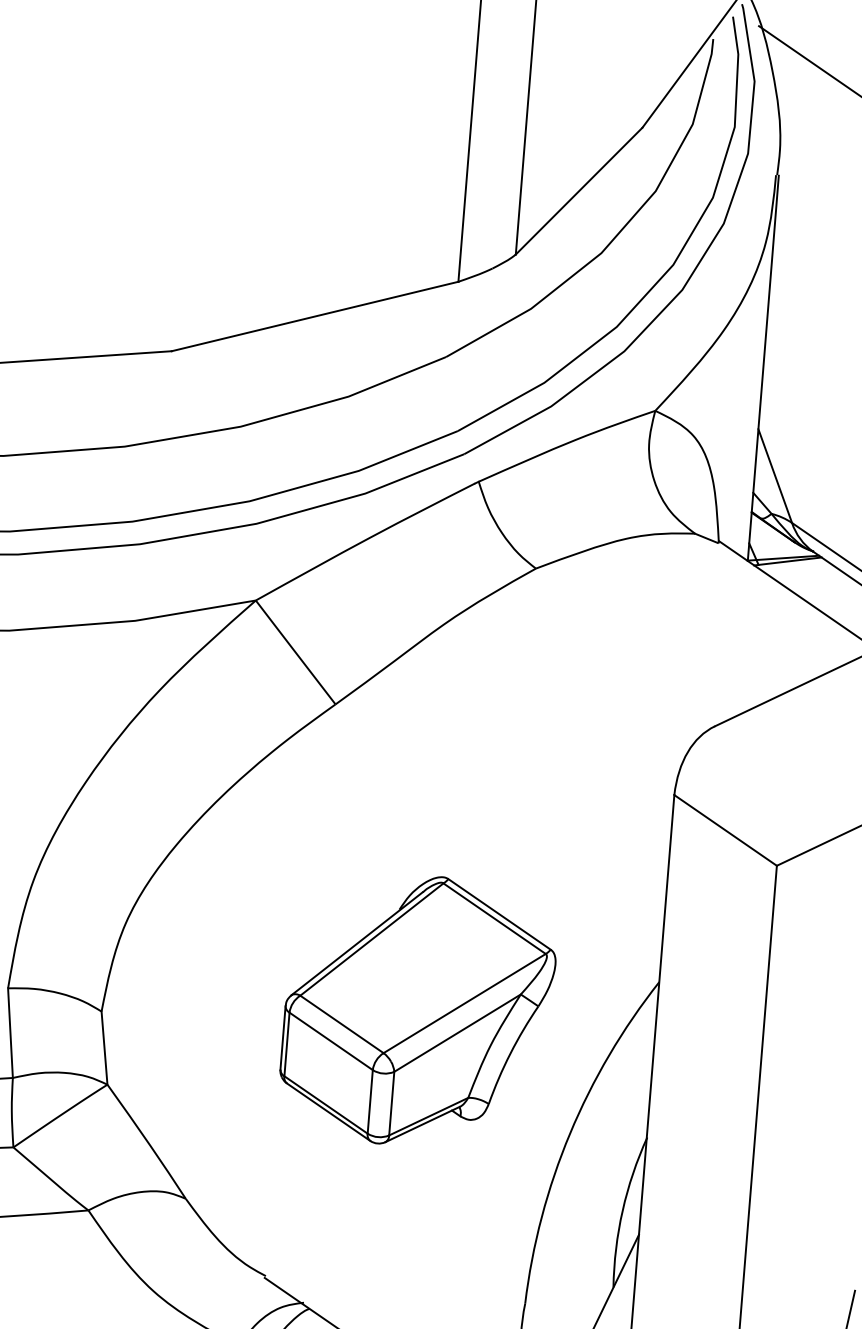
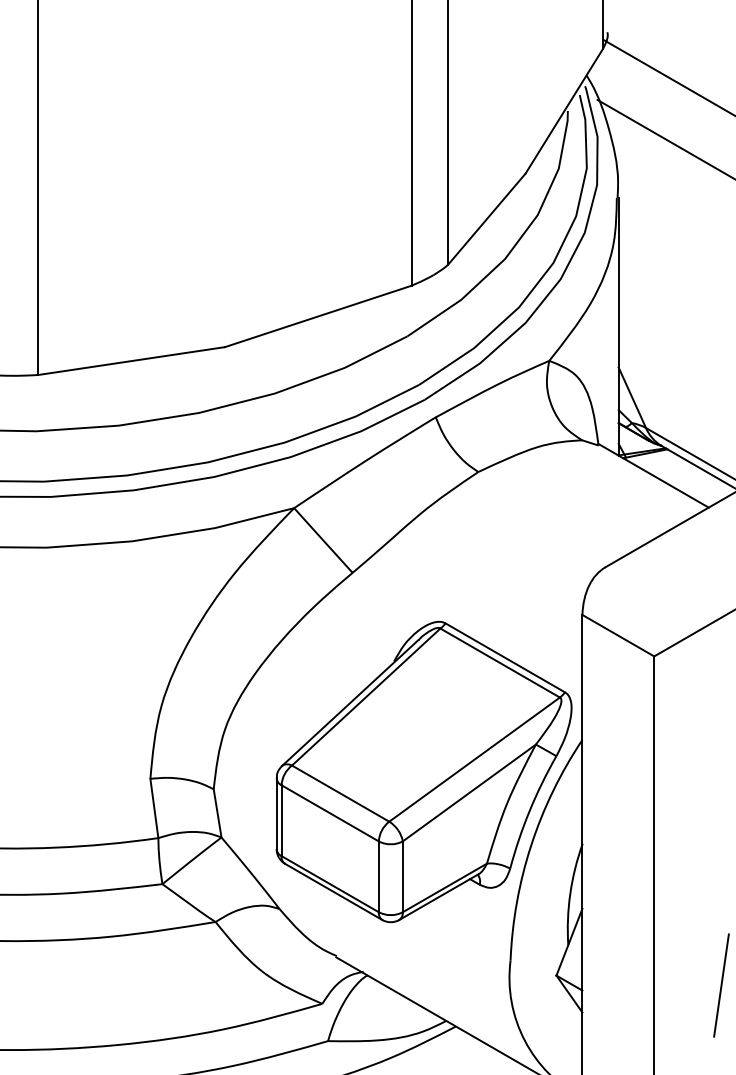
part: (417, 1010) -> (423, 771), size x1.67

